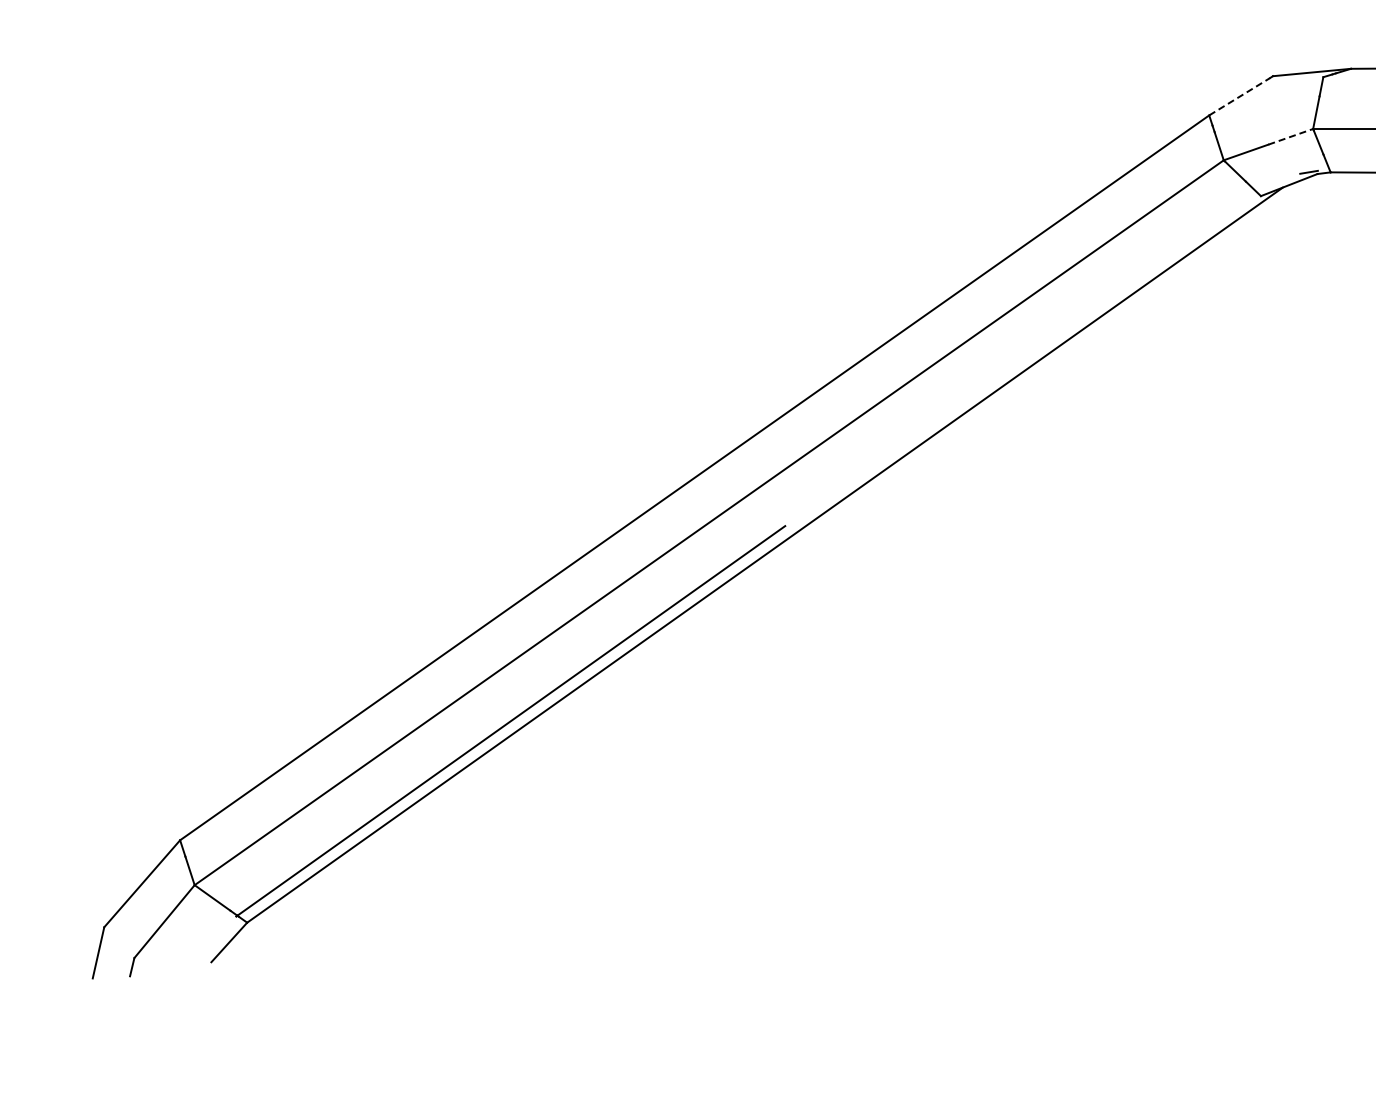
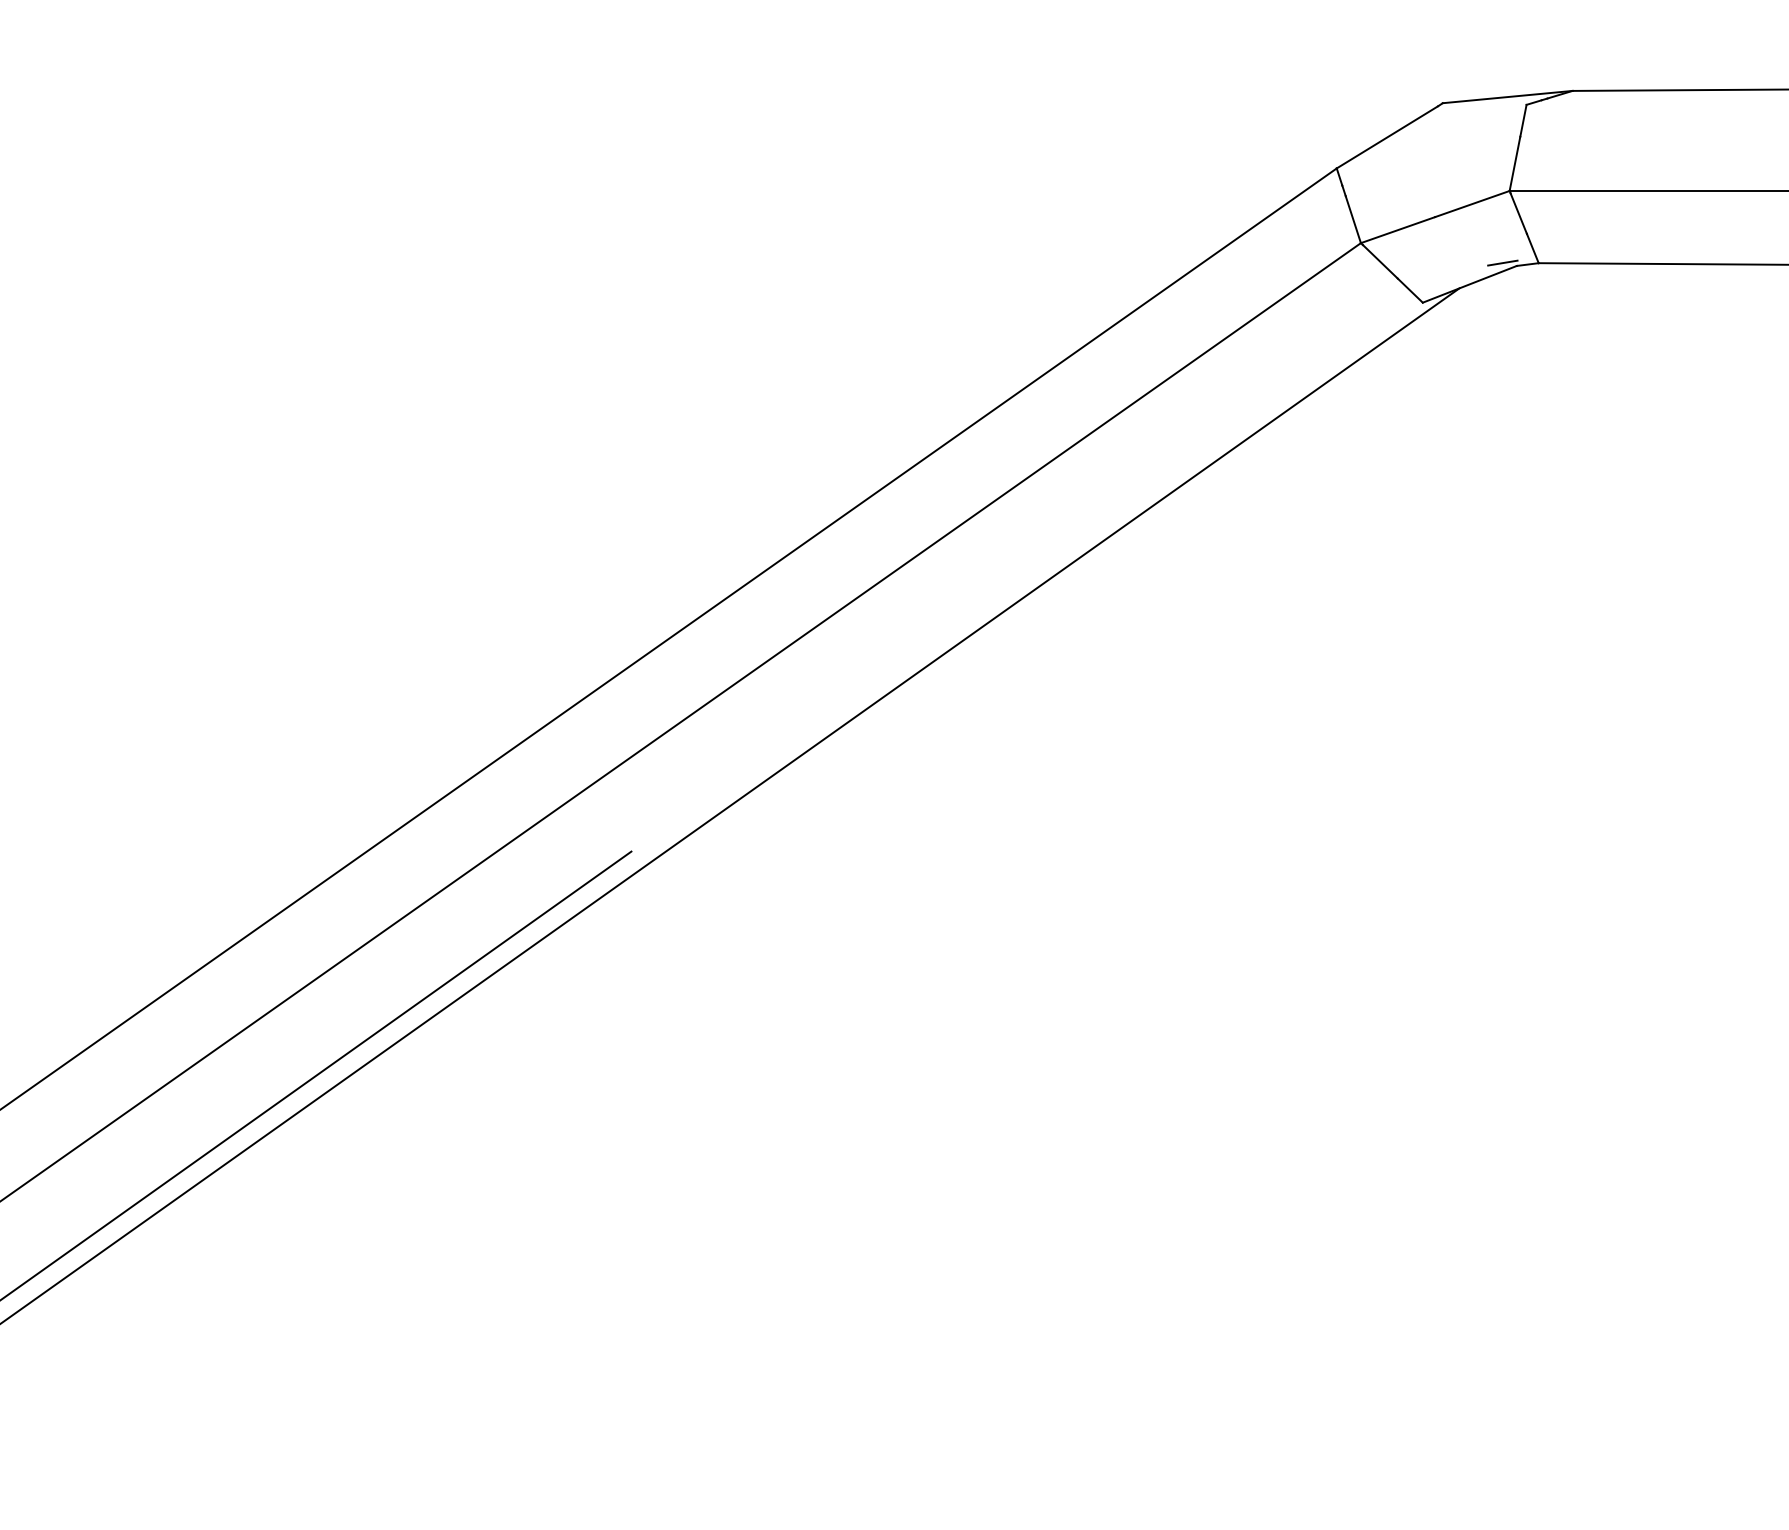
line: (1239, 96) -> (1387, 136), dashed -> solid
line: (1290, 136) -> (1471, 203), dashed -> solid

